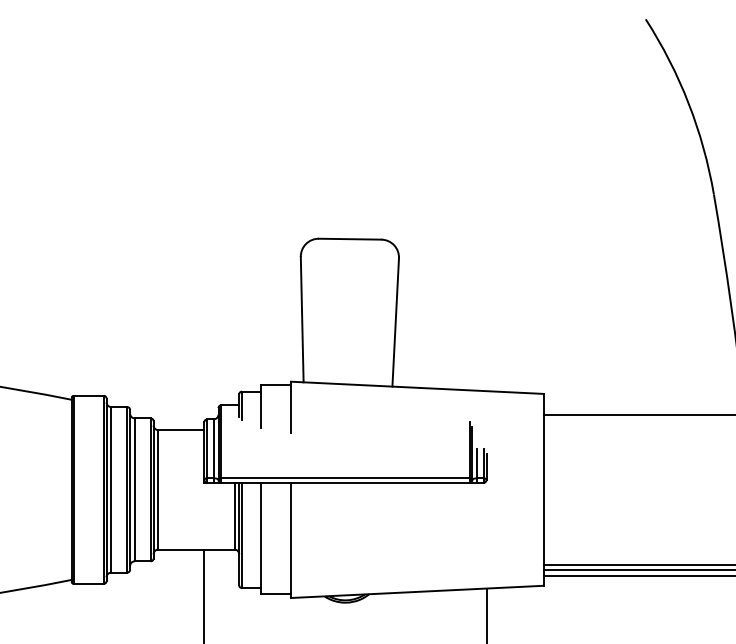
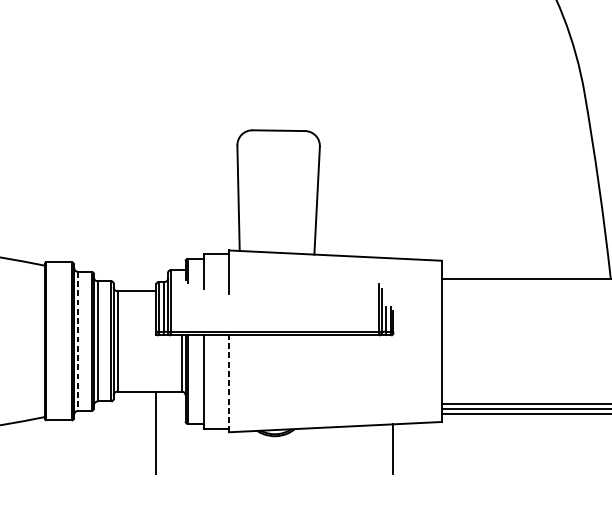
line: (111, 489) -> (78, 341), solid -> dashed
line: (290, 540) -> (228, 383), solid -> dashed

